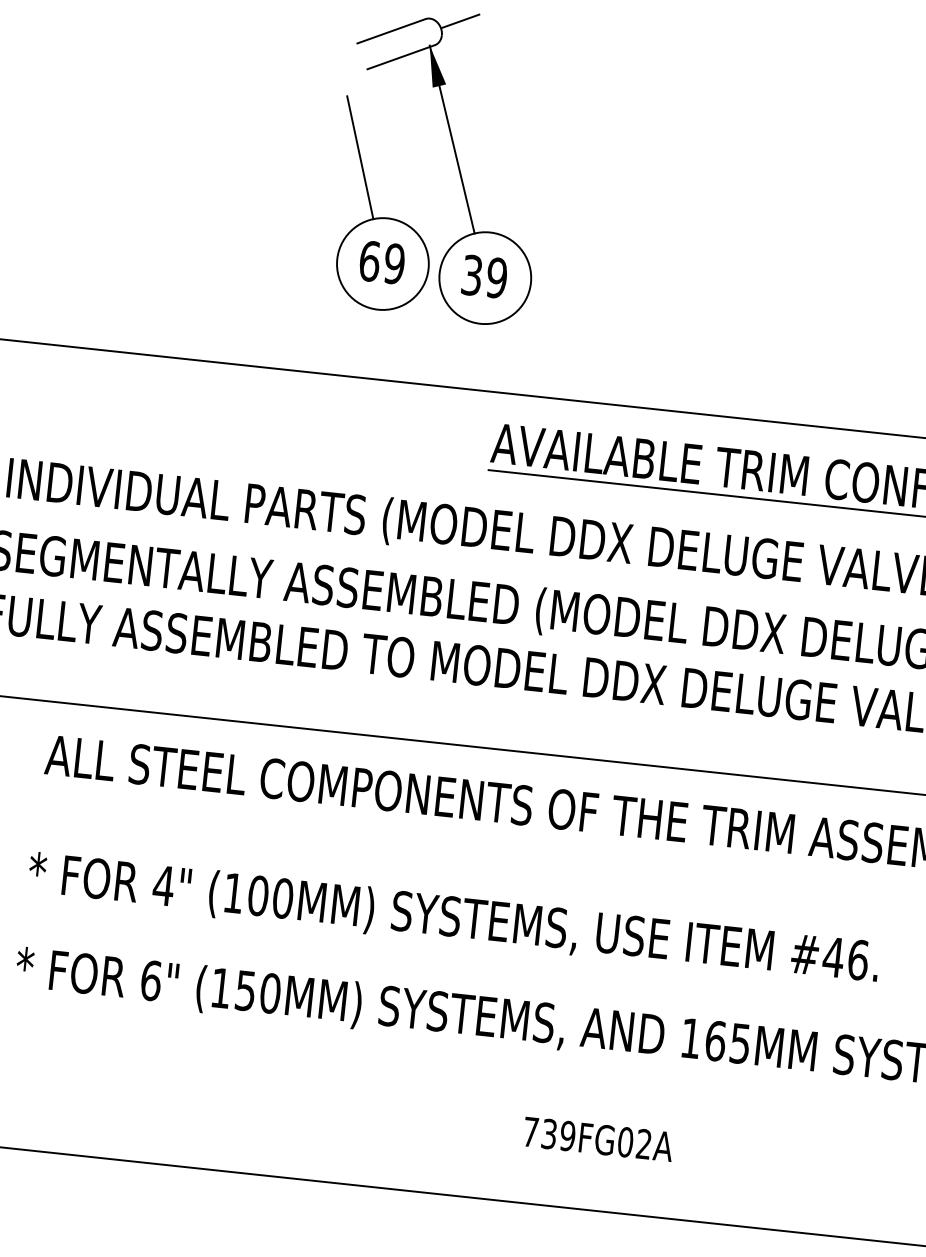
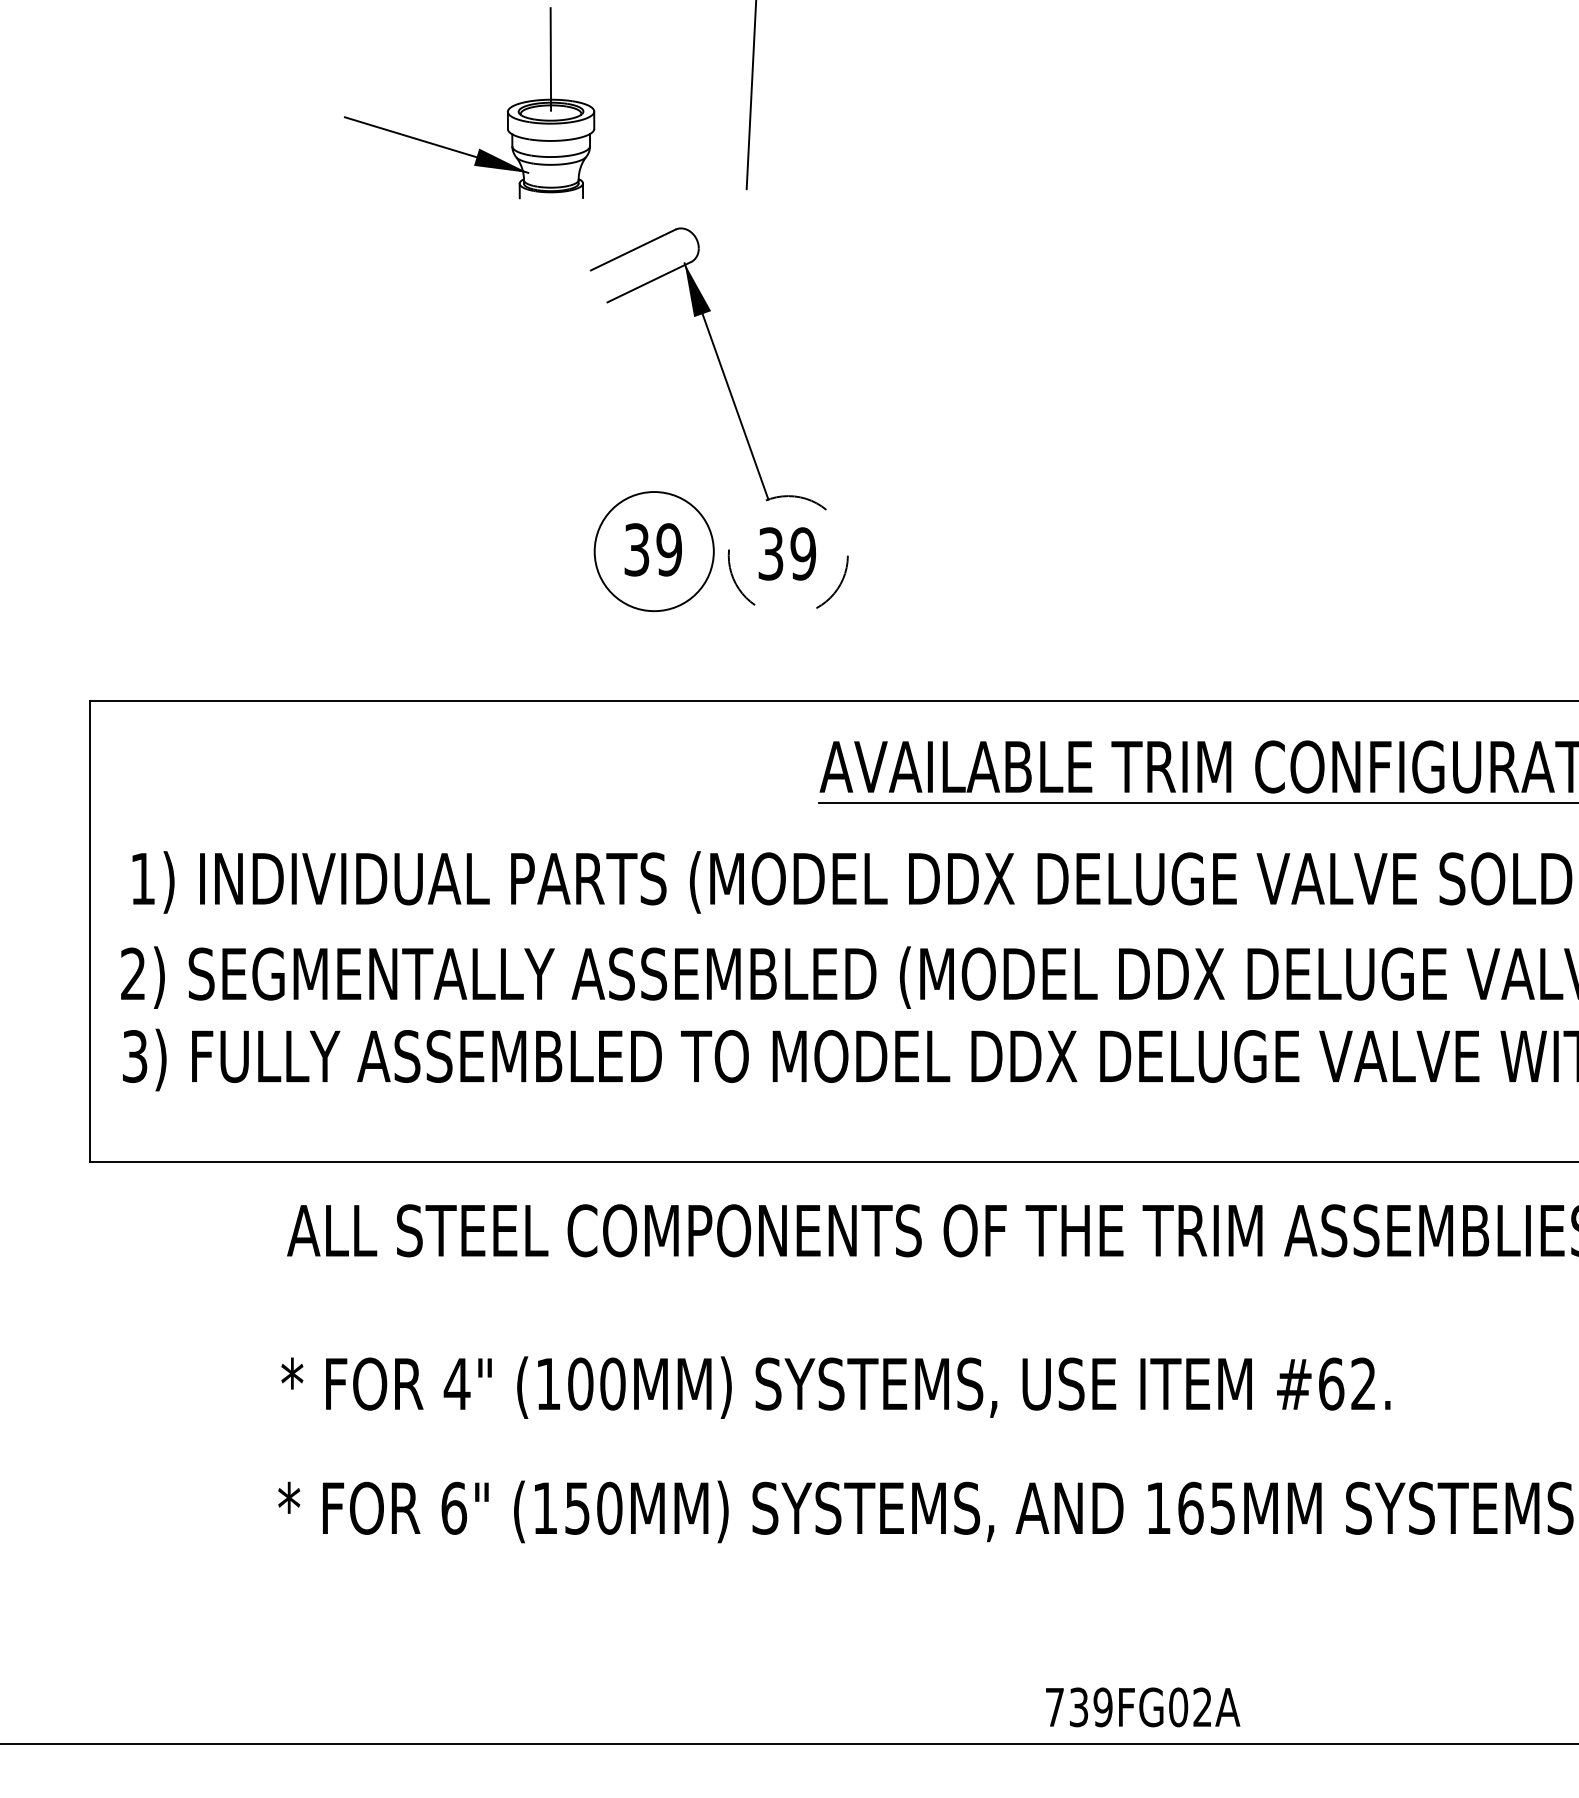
line: (460, 21) -> (720, 227), removed
line: (360, 157) -> (610, 417), removed
text: (369, 260) -> (636, 549), 69 -> 39
circle: (484, 277) -> (787, 555), solid -> dashed
text: (845, 958) -> (1347, 1383), #46. -> #62.
text: (598, 1139) -> (1143, 1707), moved

